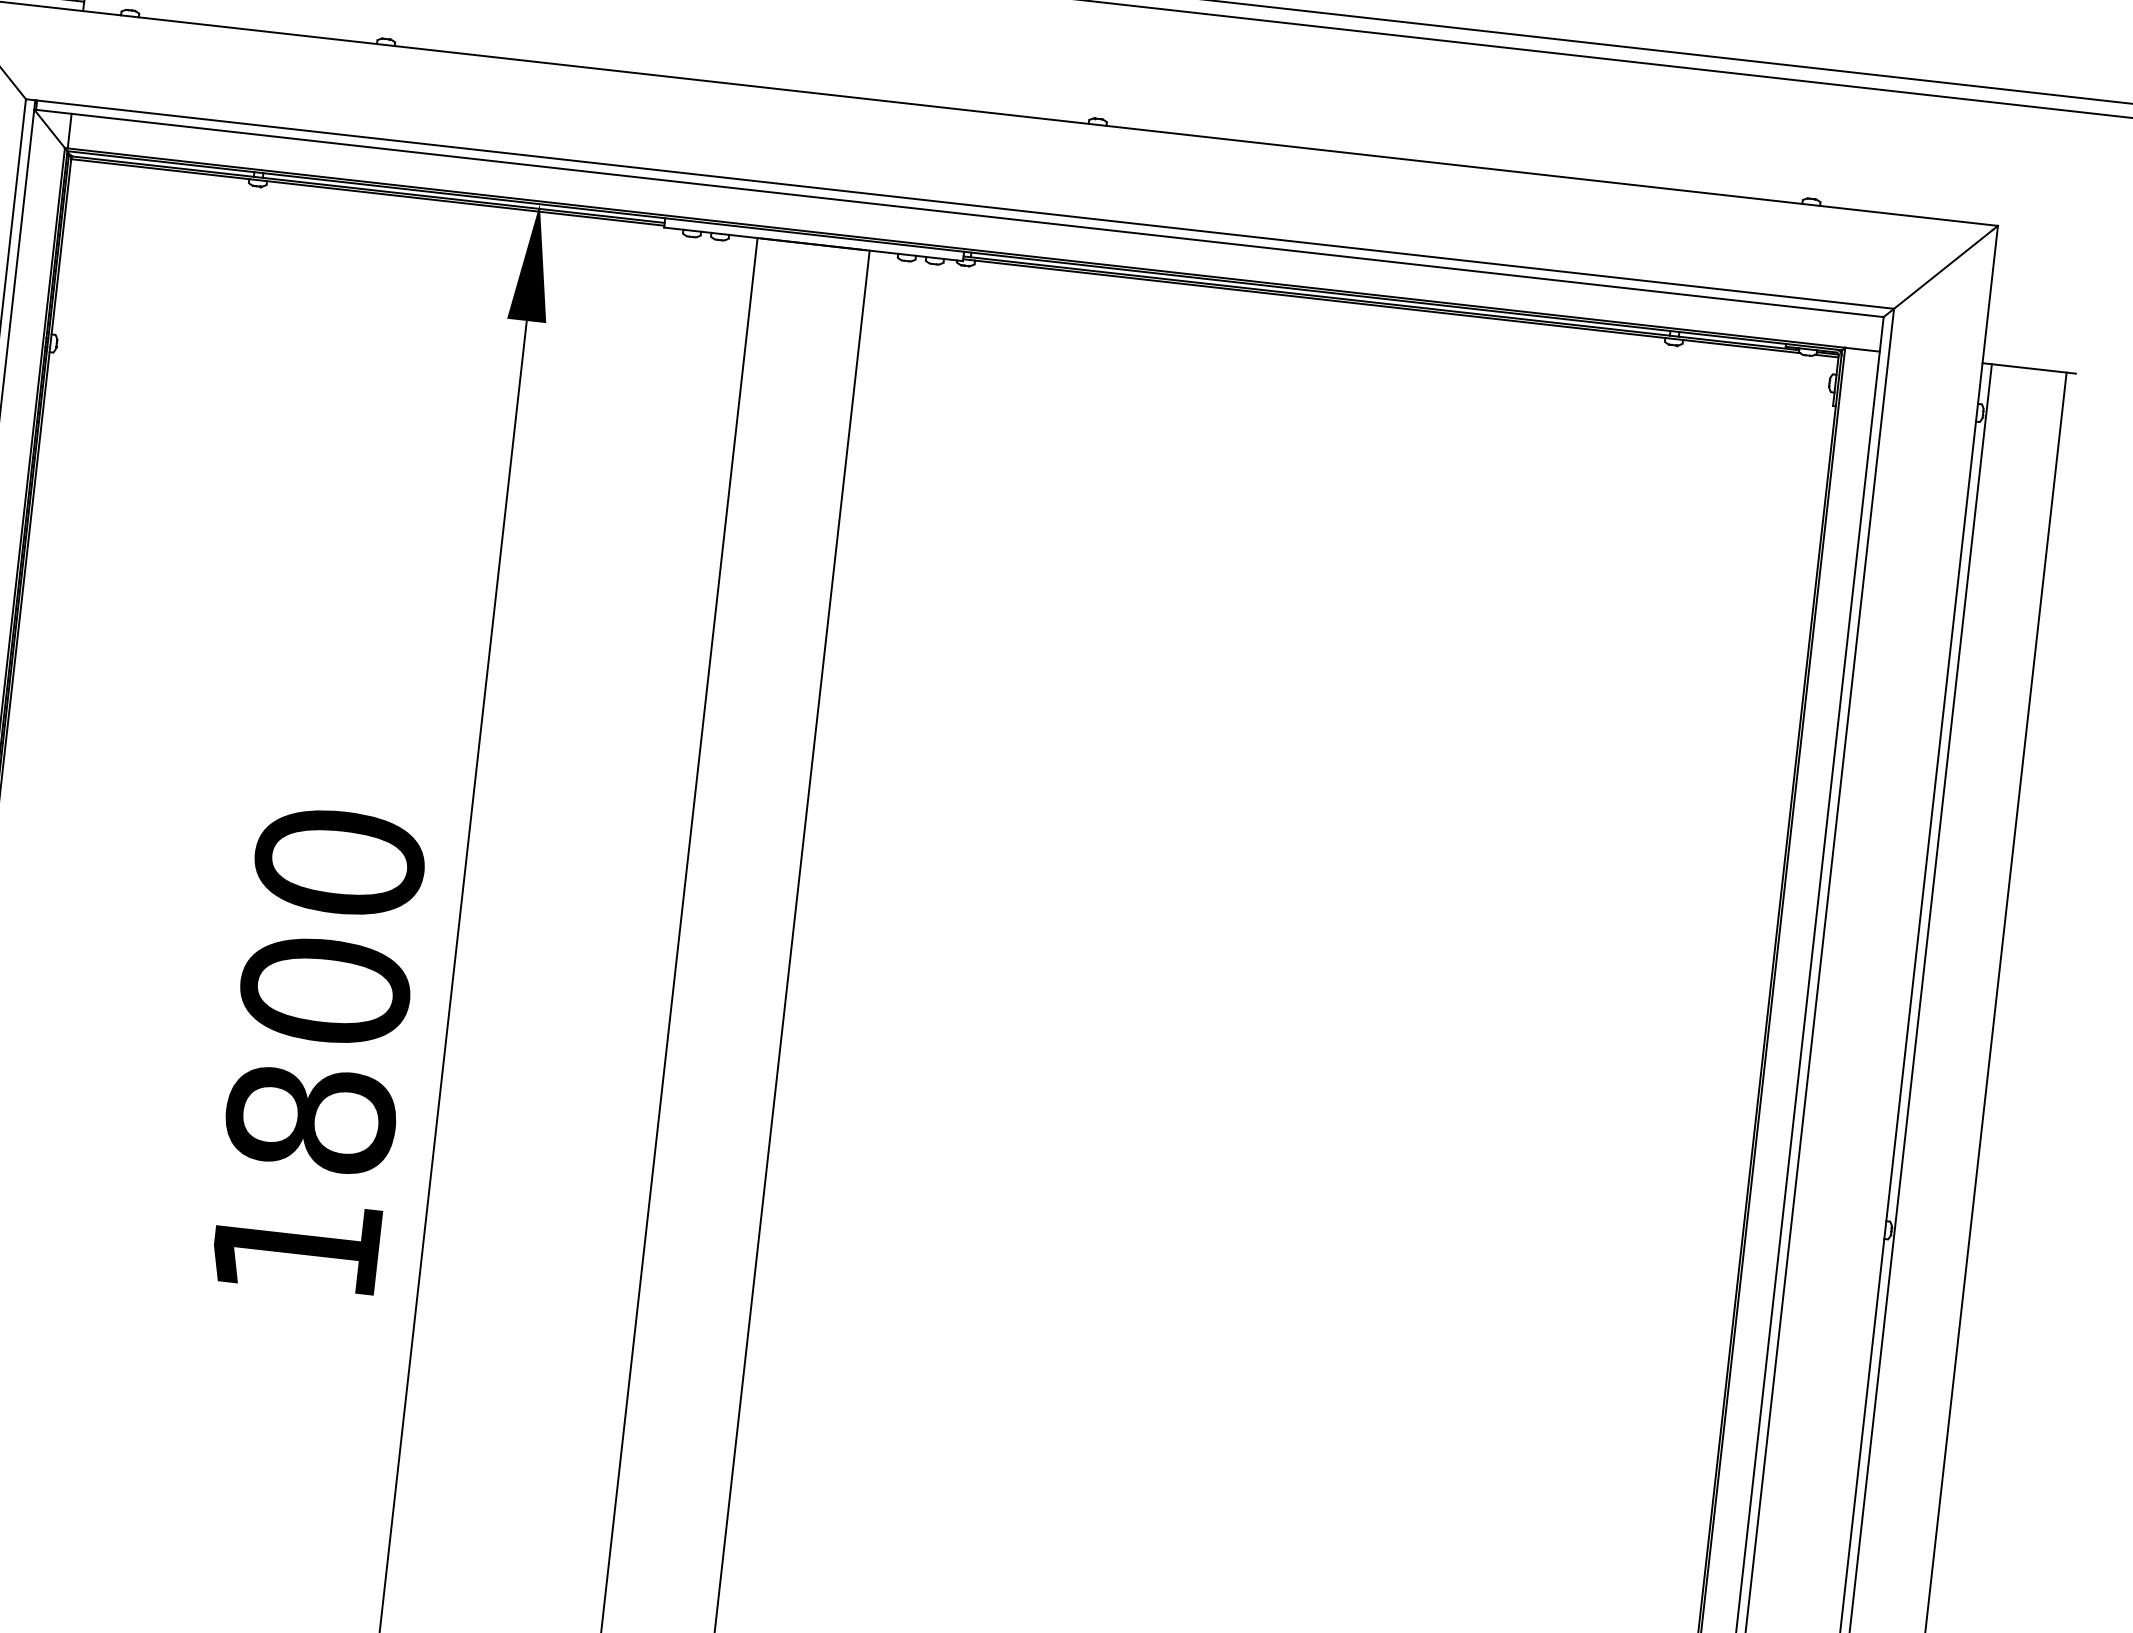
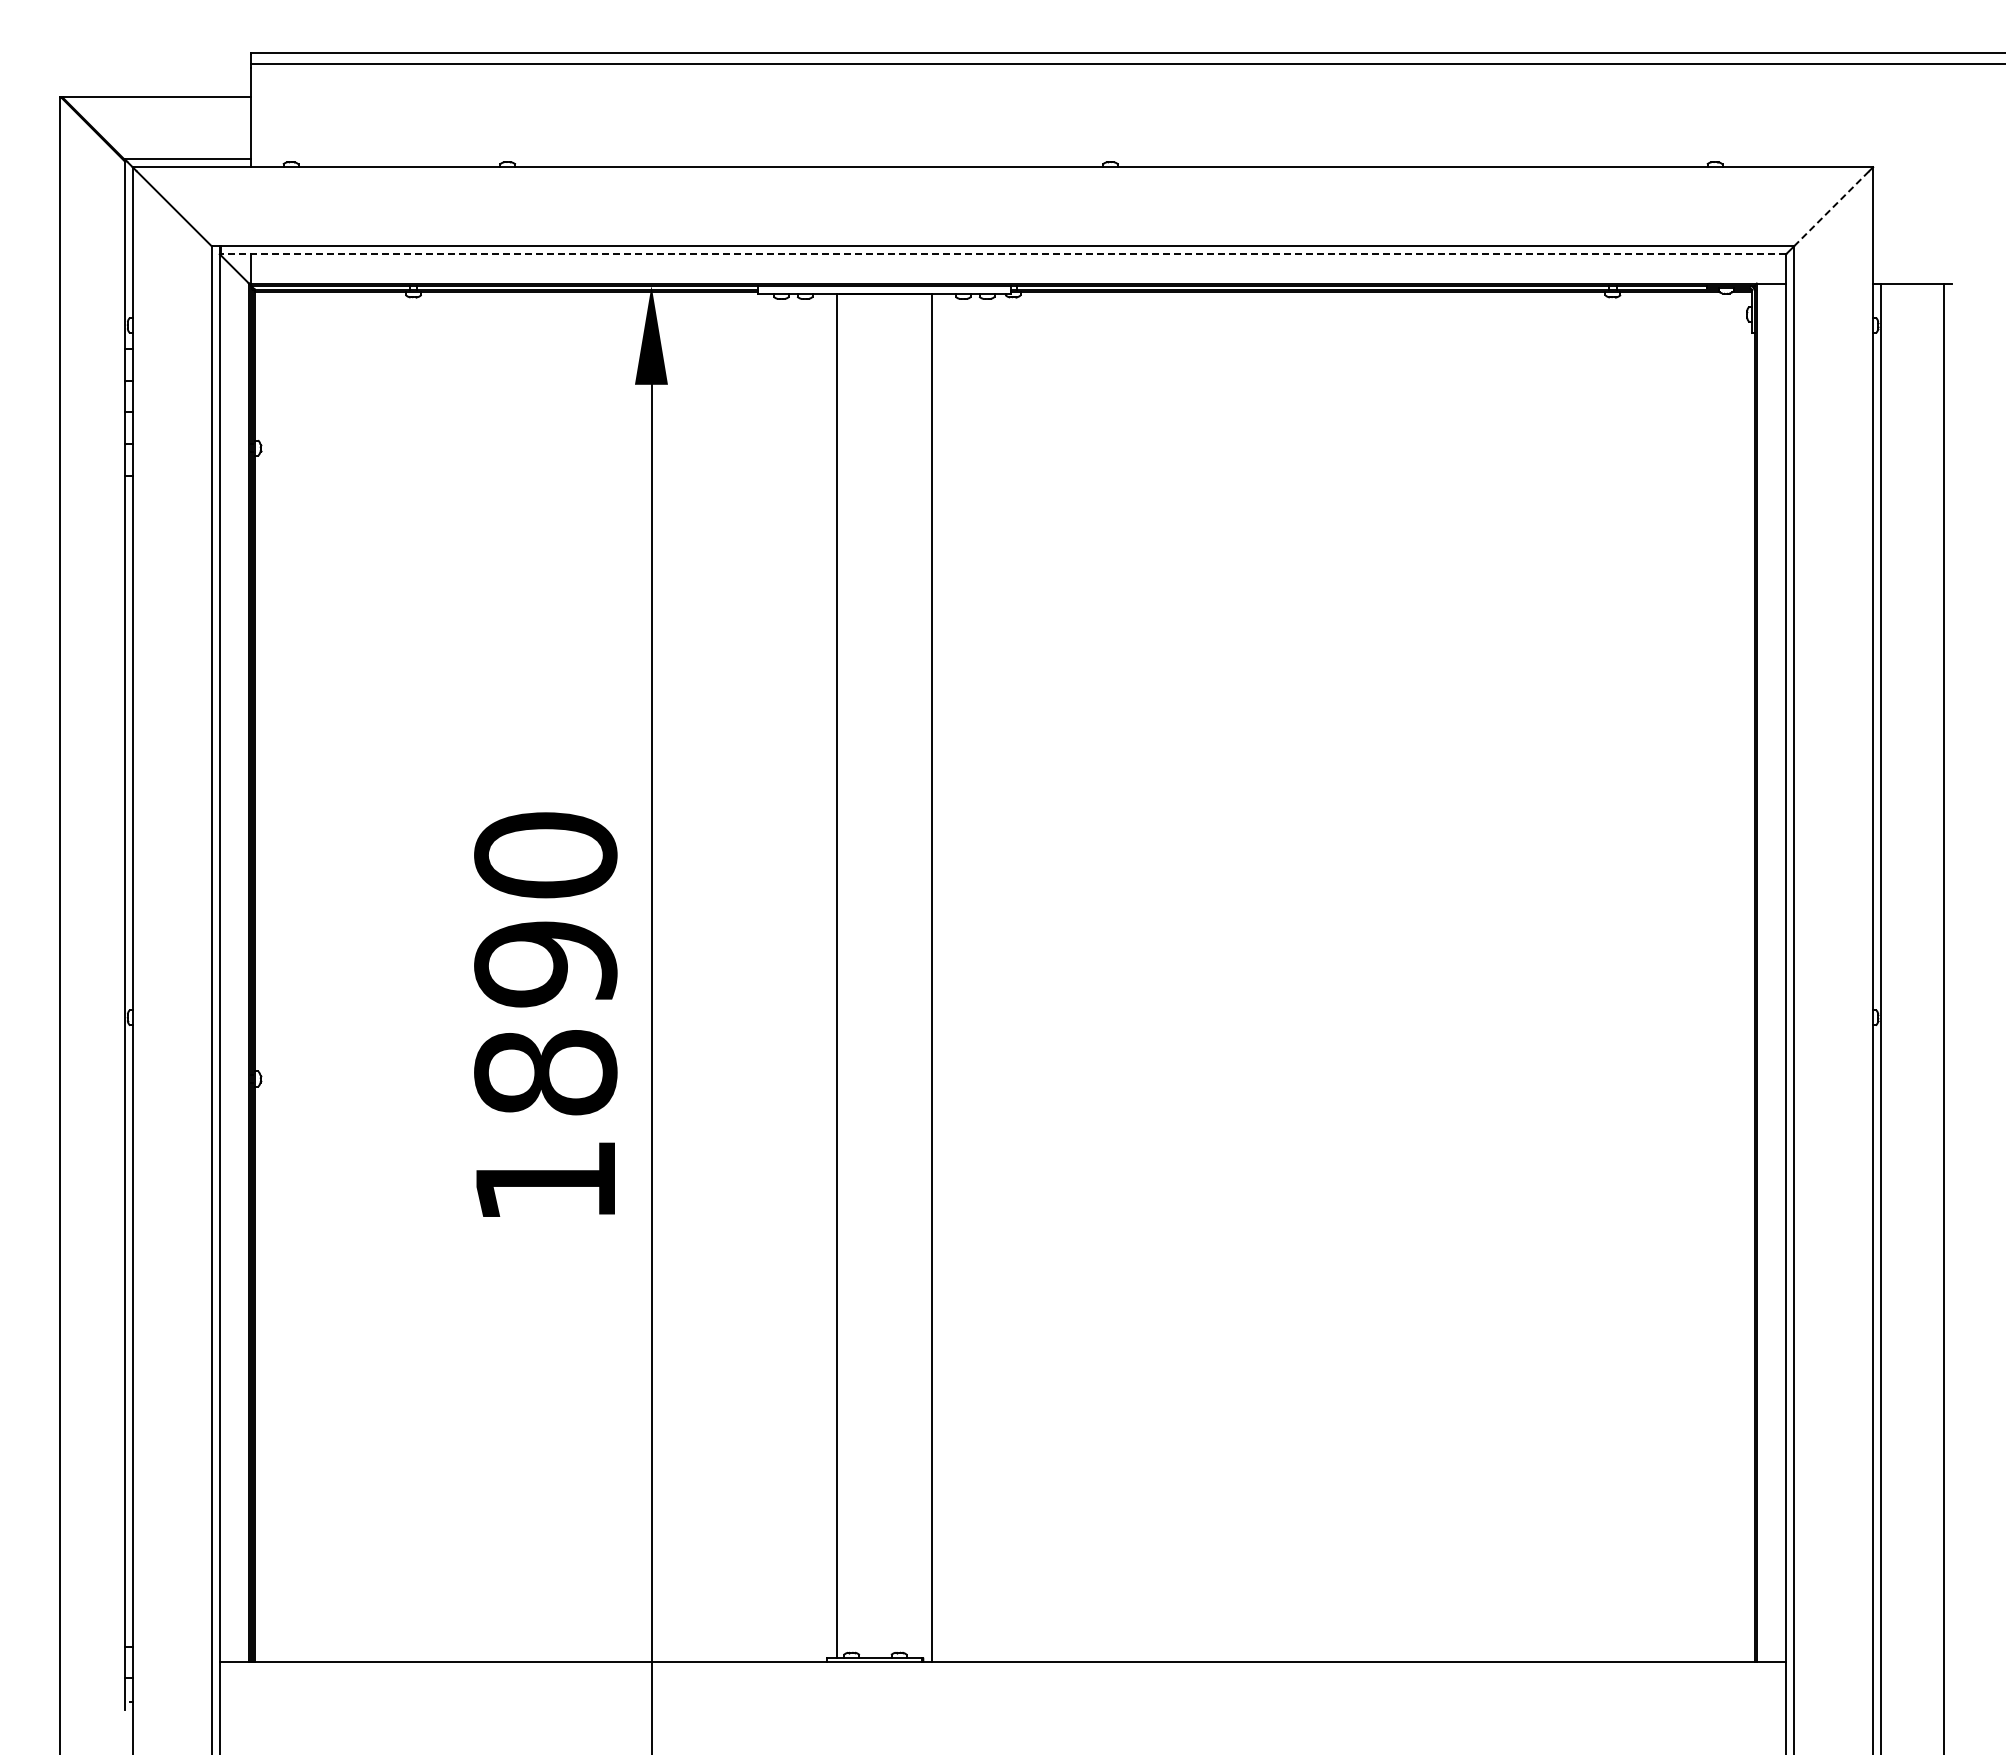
line: (959, 213) -> (1003, 254), solid -> dashed
line: (1943, 269) -> (1831, 208), solid -> dashed
text: (324, 991) -> (545, 964), 1800 -> 1890

